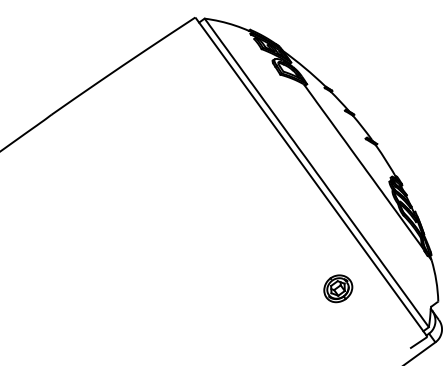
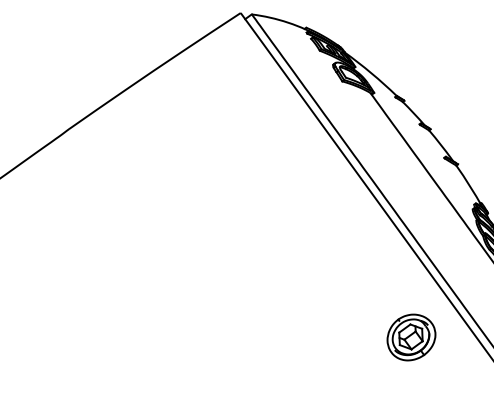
part: (338, 288) -> (411, 337), size x1.43

